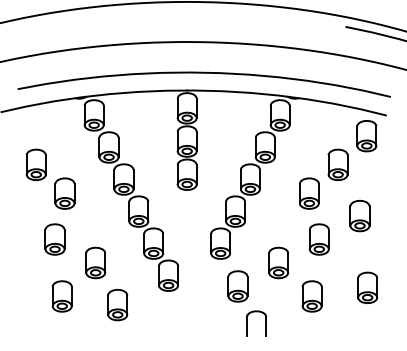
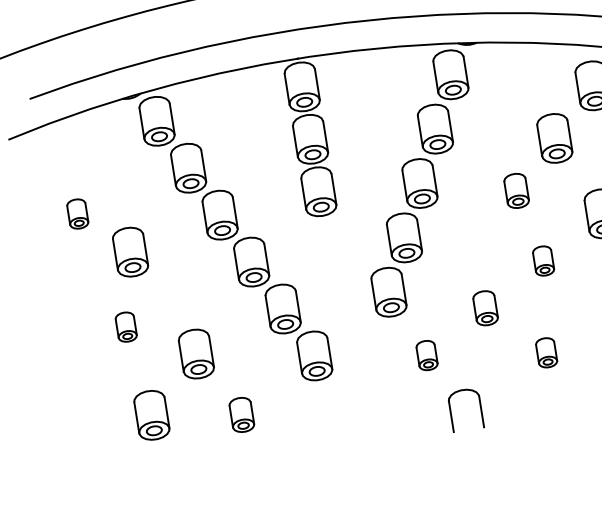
part: (35, 164) -> (76, 213), size x0.6
part: (309, 193) -> (516, 190), size x0.7
part: (54, 239) -> (125, 327), size x0.6
part: (318, 239) -> (542, 261), size x0.6
part: (278, 262) -> (485, 307), size x0.7
part: (237, 286) -> (426, 355), size x0.6
part: (311, 296) -> (545, 352), size x0.6
part: (117, 304) -> (241, 414), size x0.7

